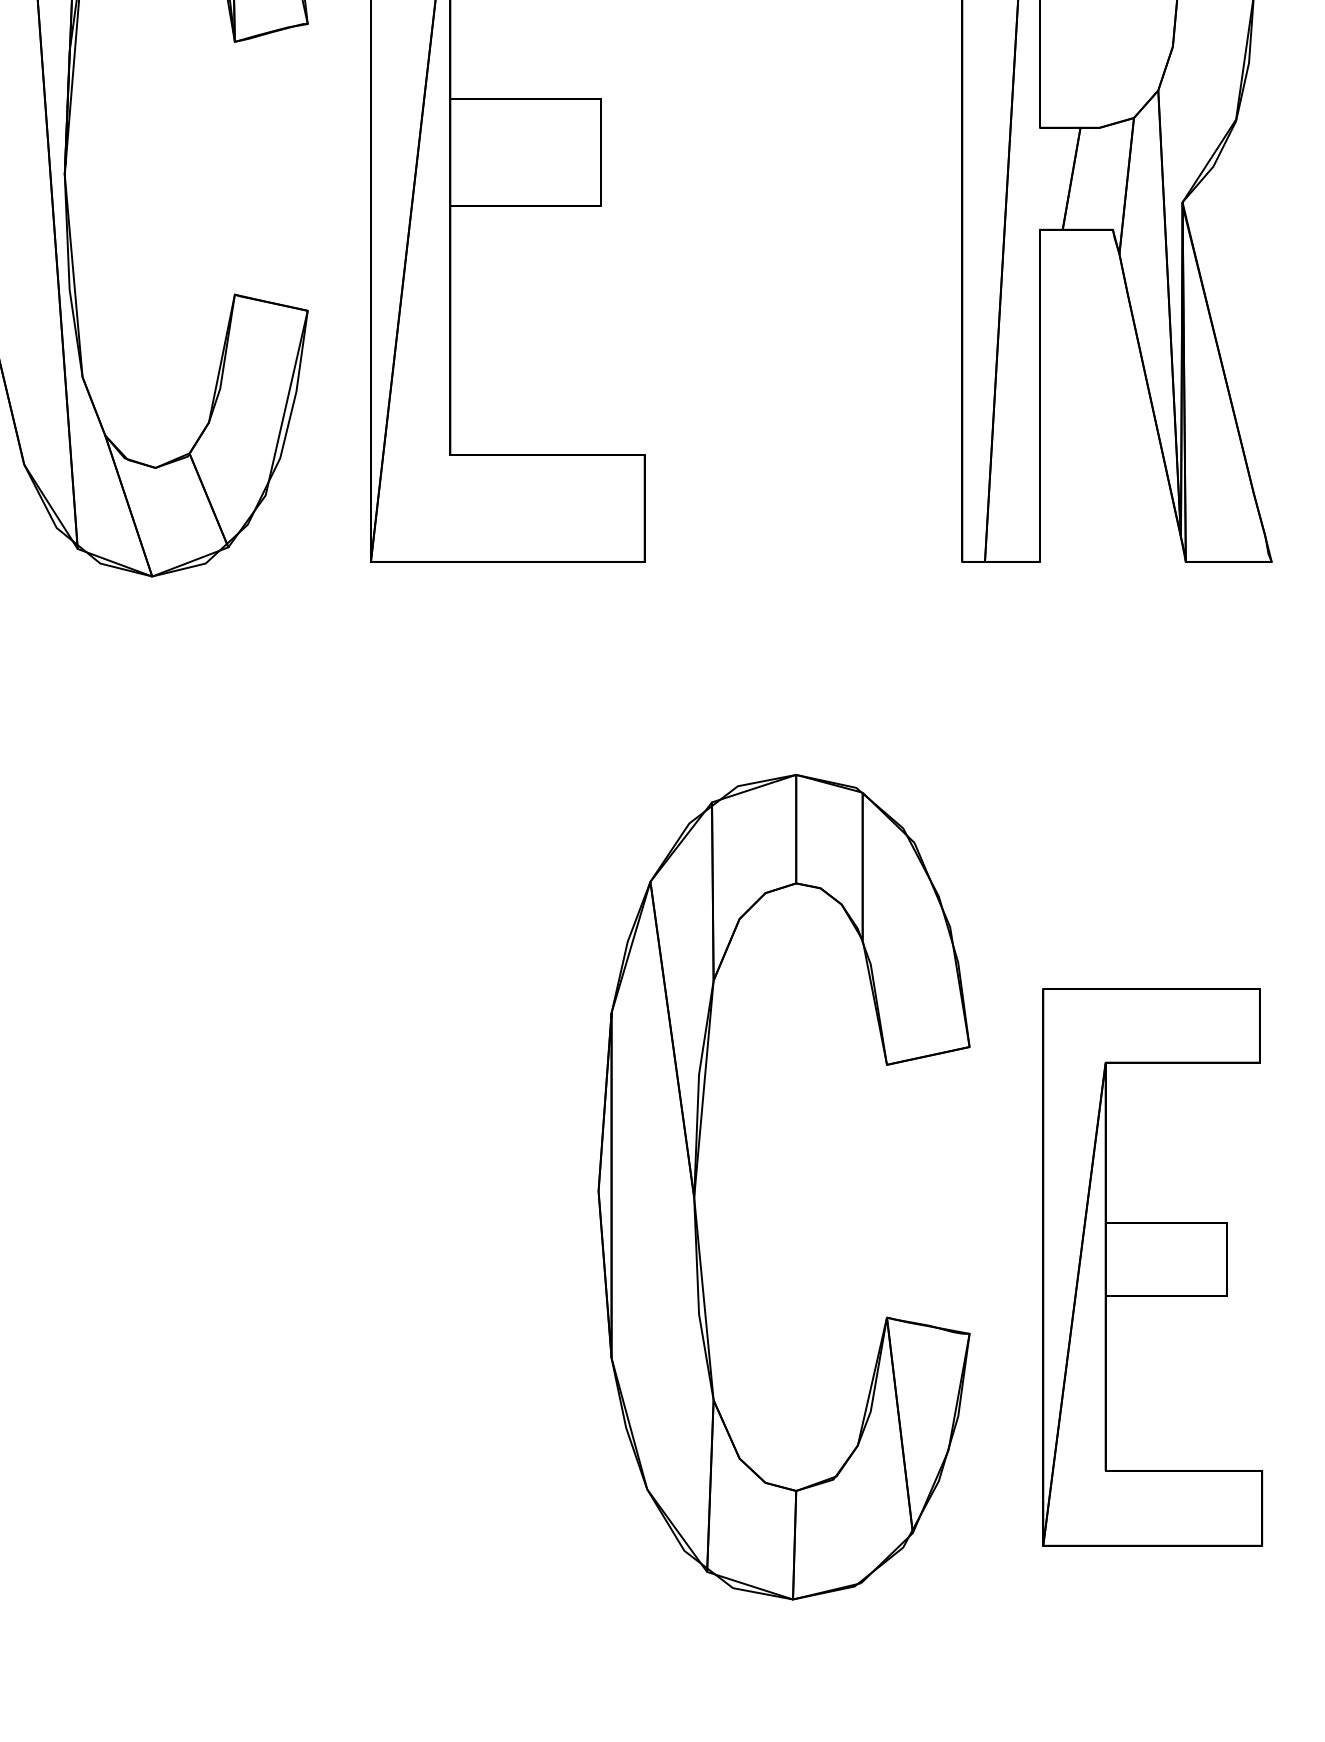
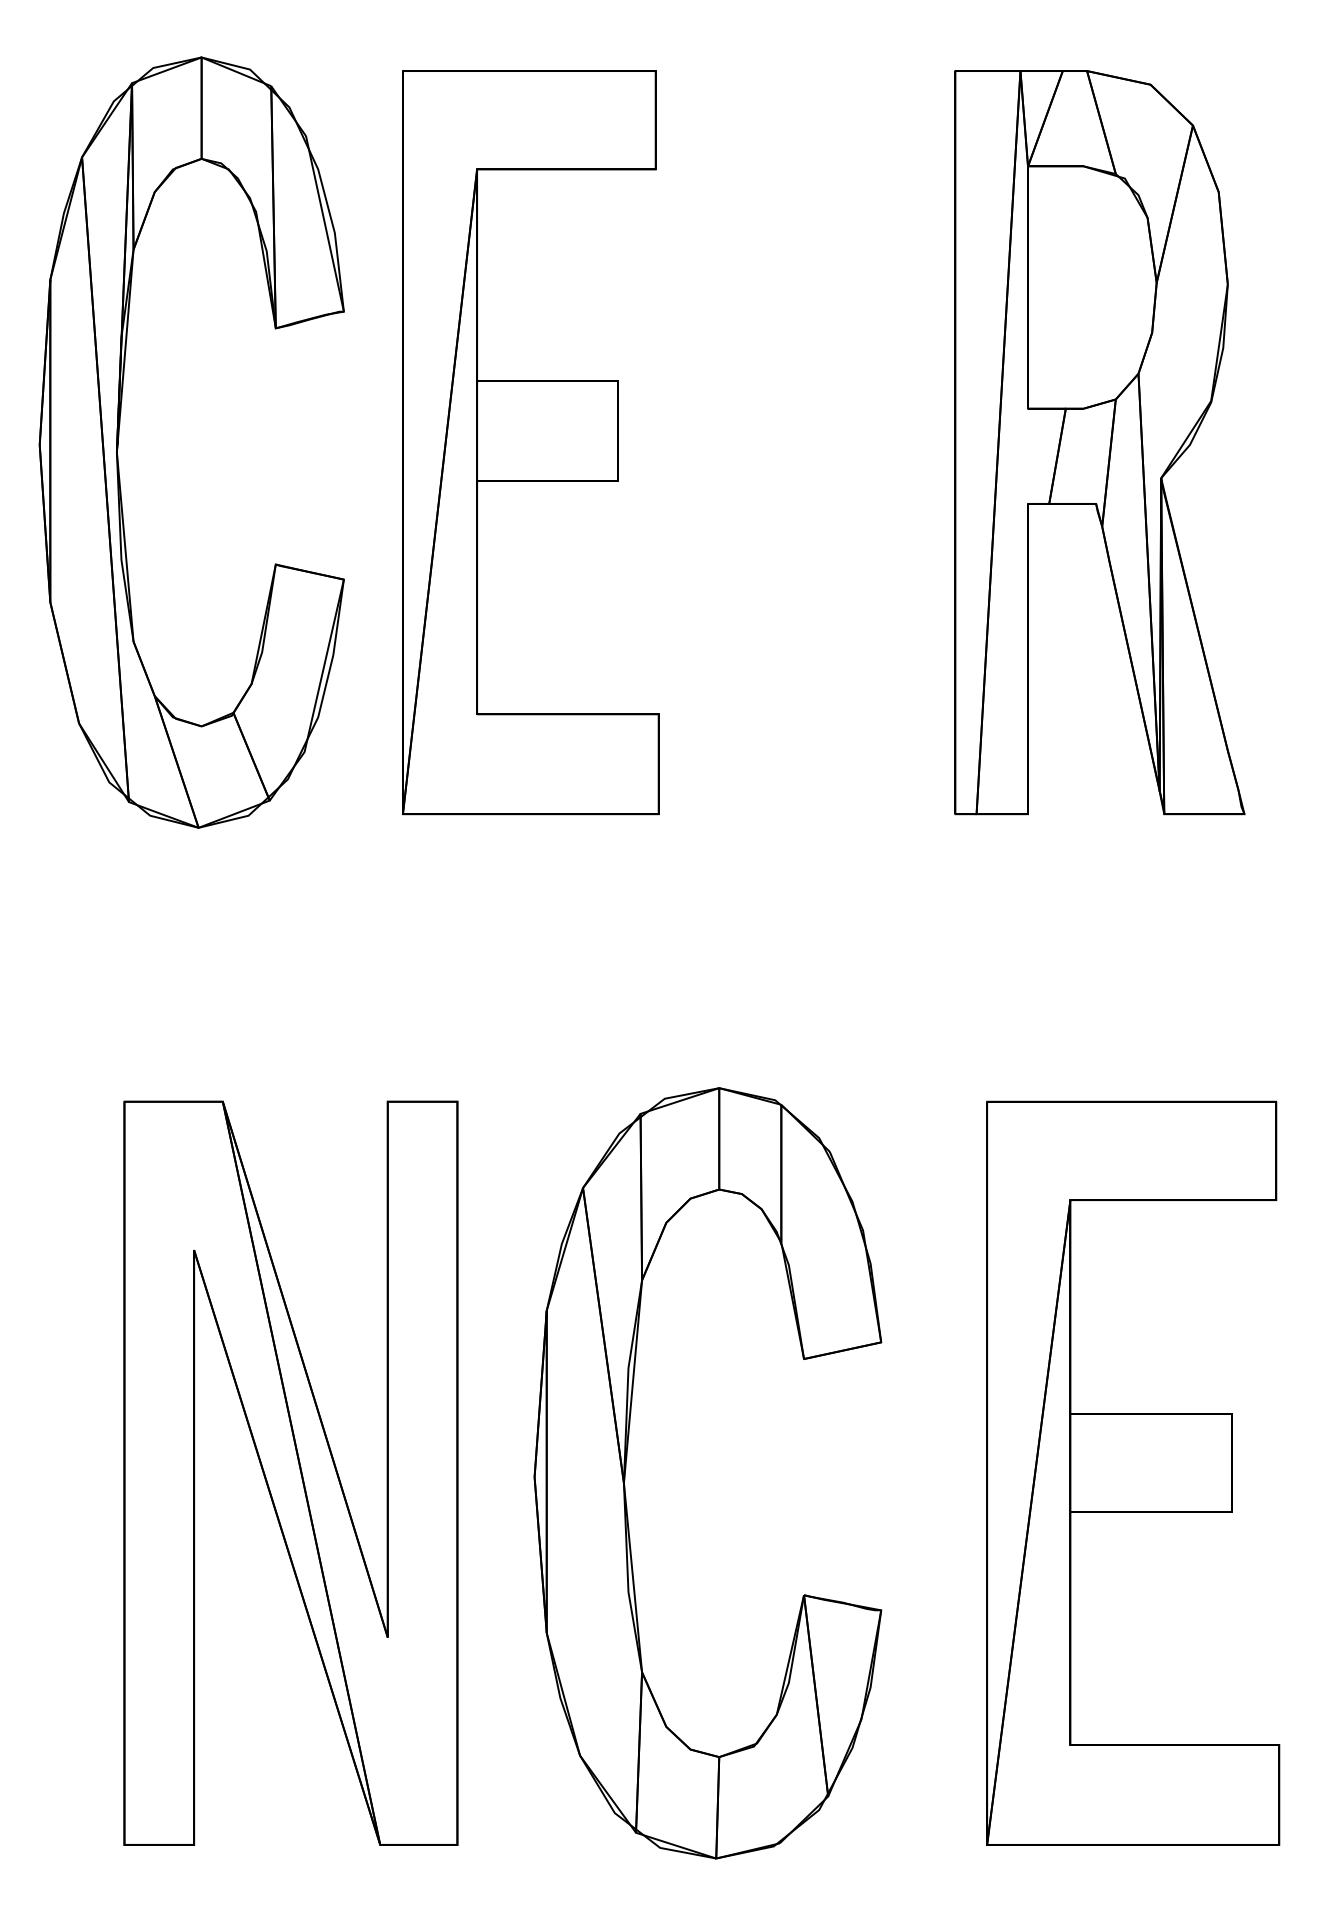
part: (696, 1183) -> (626, 1469), moved
part: (250, 1266) -> (290, 1472), added
part: (1152, 1266) -> (1133, 1472), size x1.43

